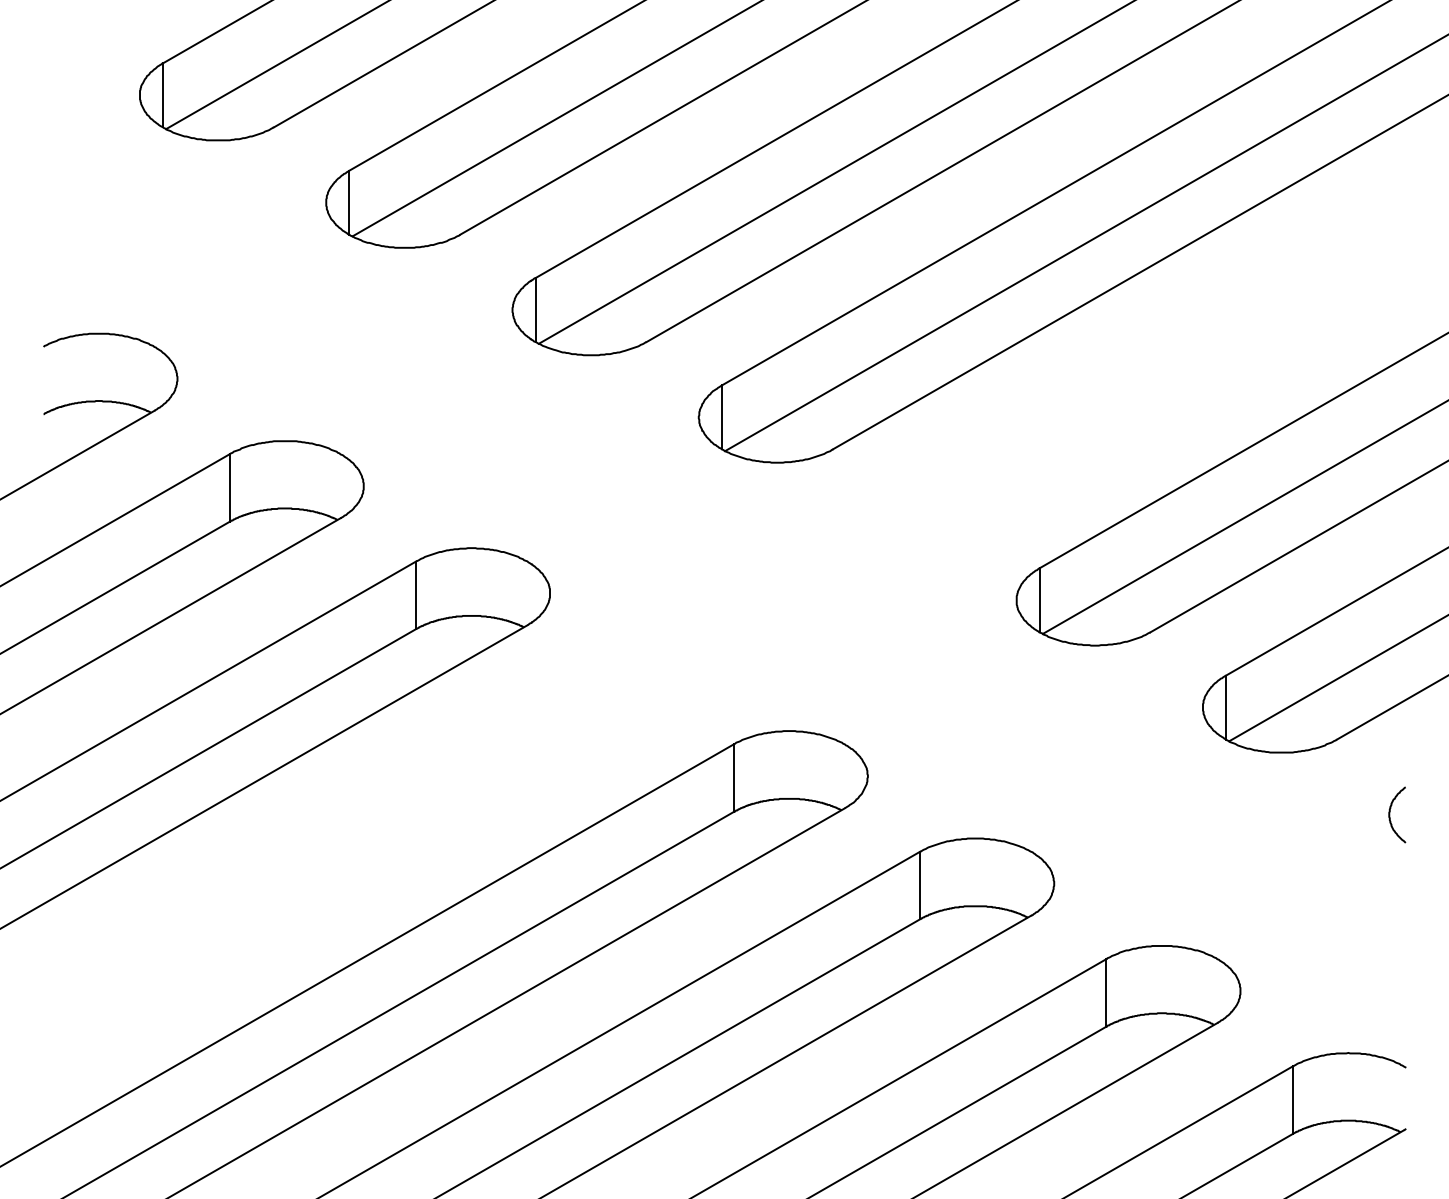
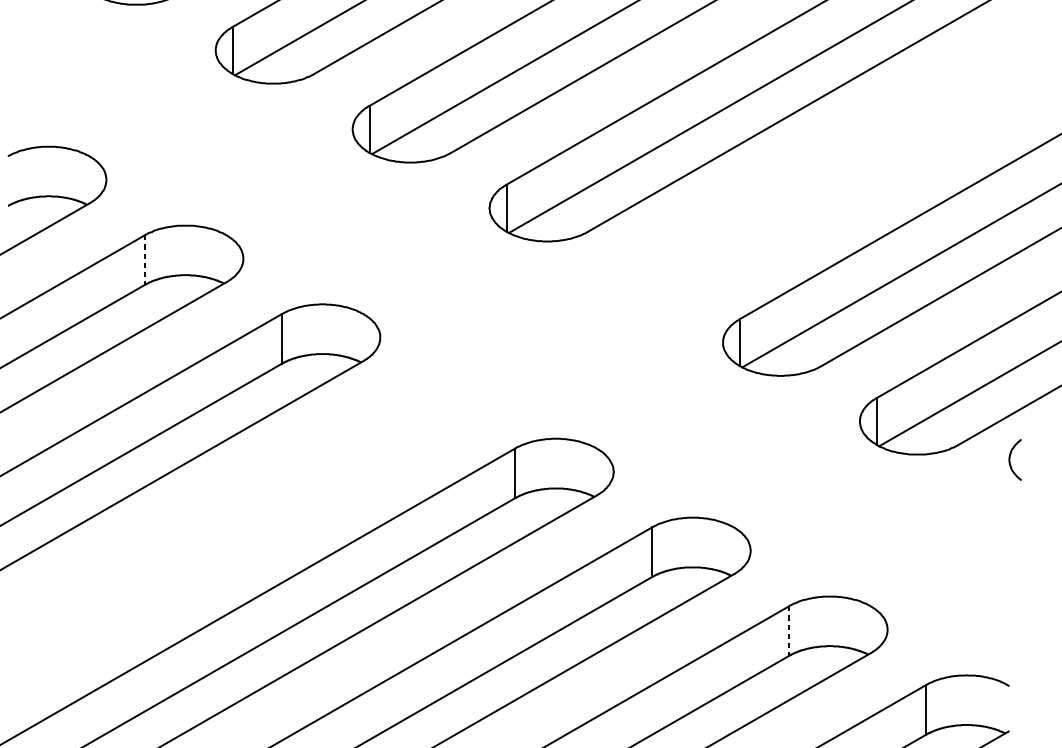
line: (229, 488) -> (144, 260), solid -> dashed
curve: (1390, 814) -> (1010, 459), moved
line: (1106, 992) -> (789, 630), solid -> dashed

